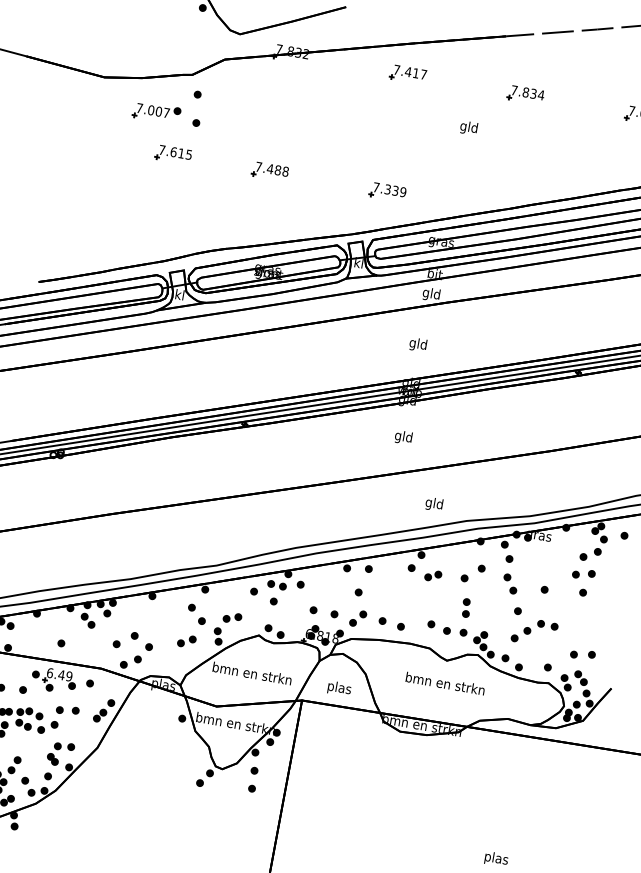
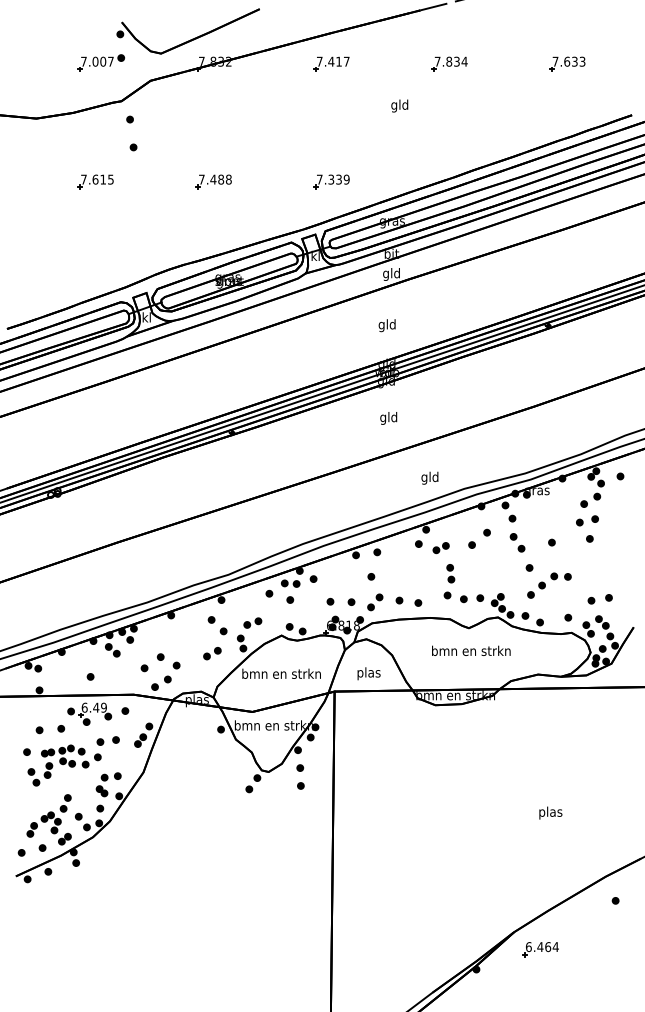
part: (156, 111) -> (100, 62), moved
part: (173, 154) -> (95, 181), moved
part: (466, 607) -> (450, 573), moved

